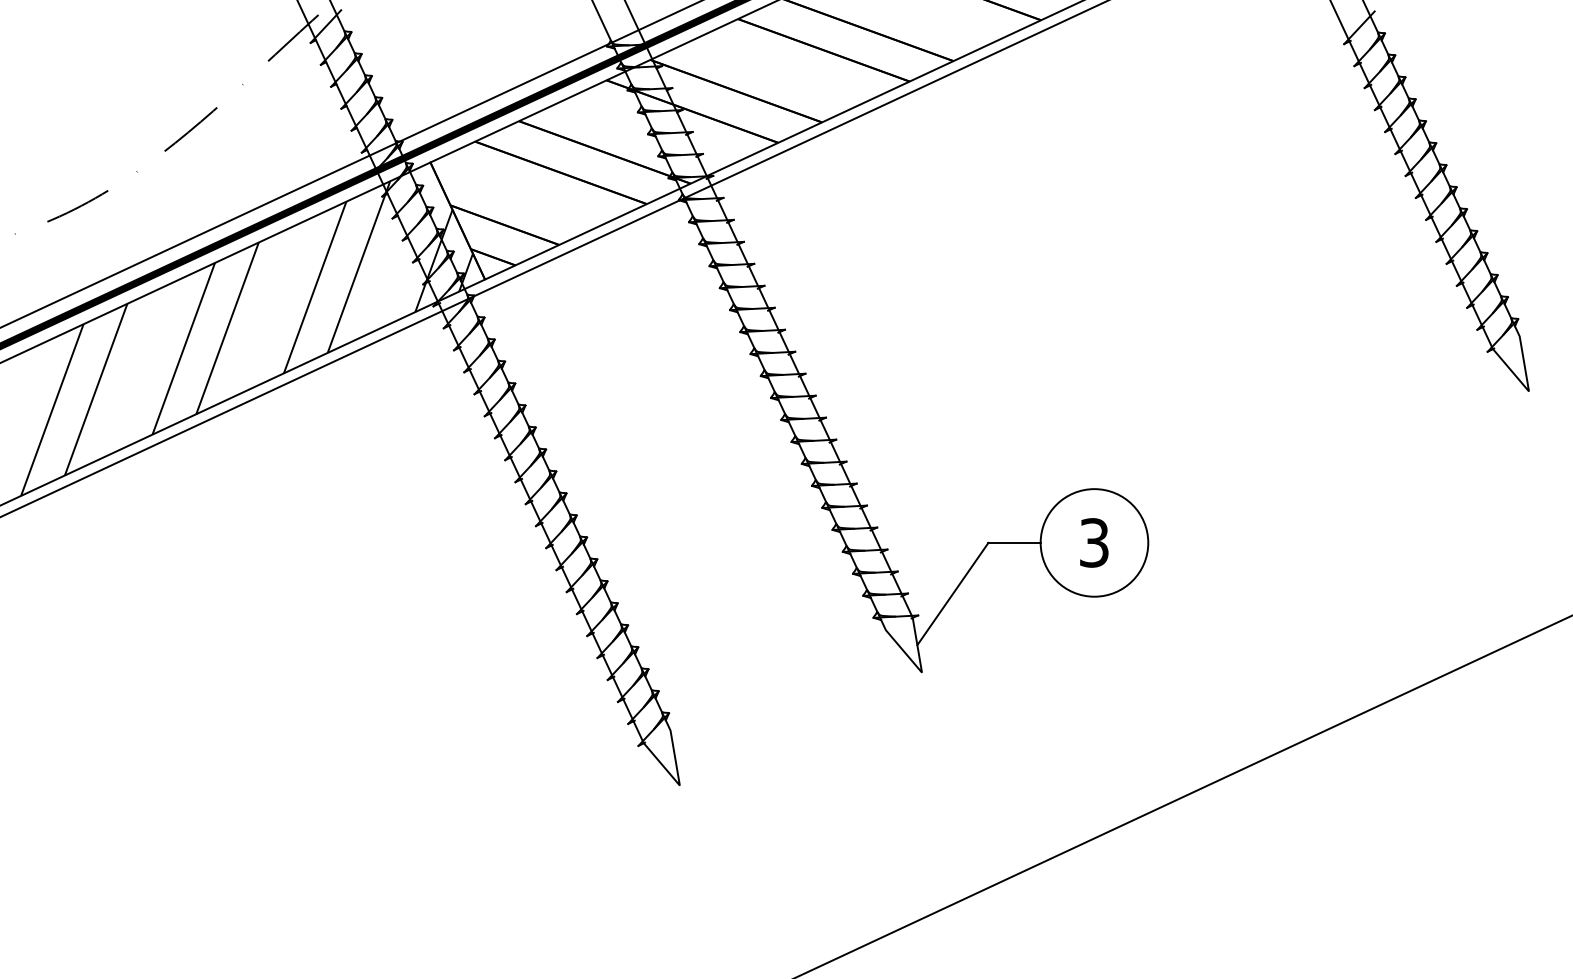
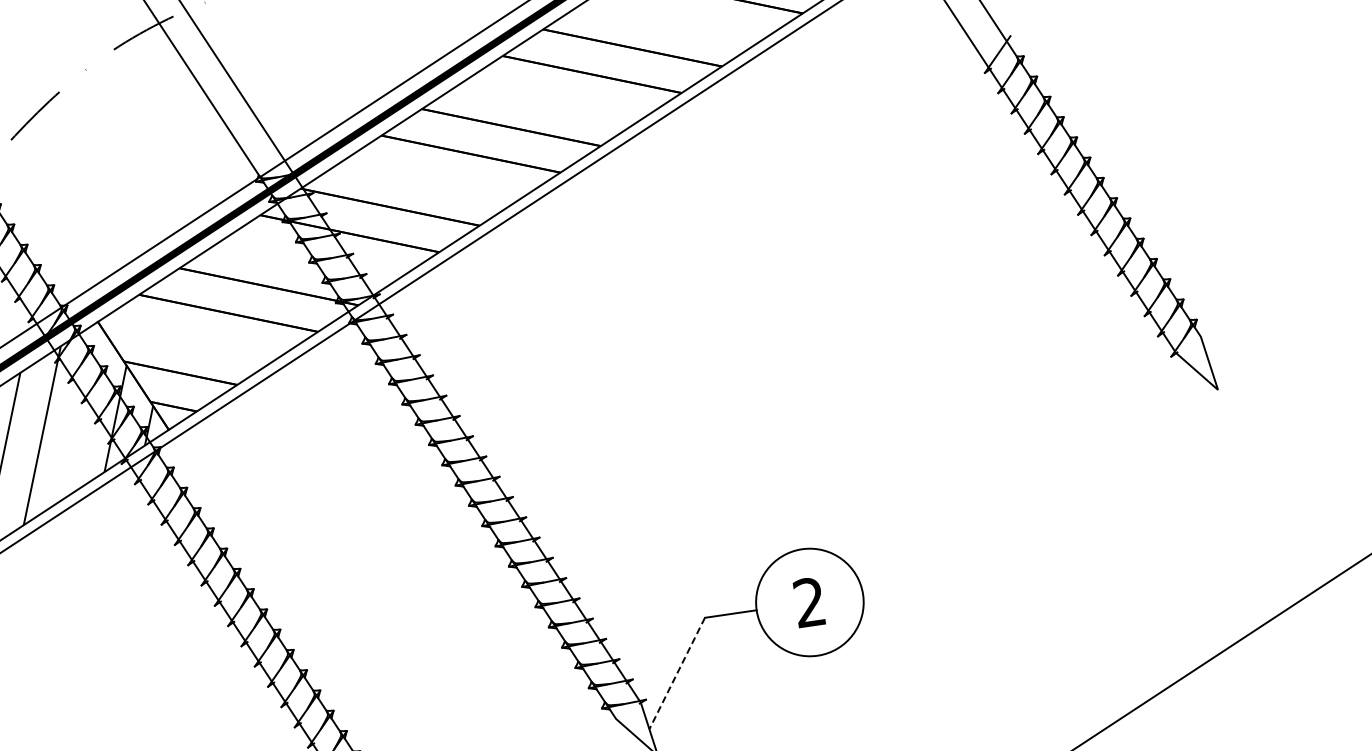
text: (1094, 542) -> (809, 602), 3 -> 2
line: (952, 594) -> (676, 674), solid -> dashed

